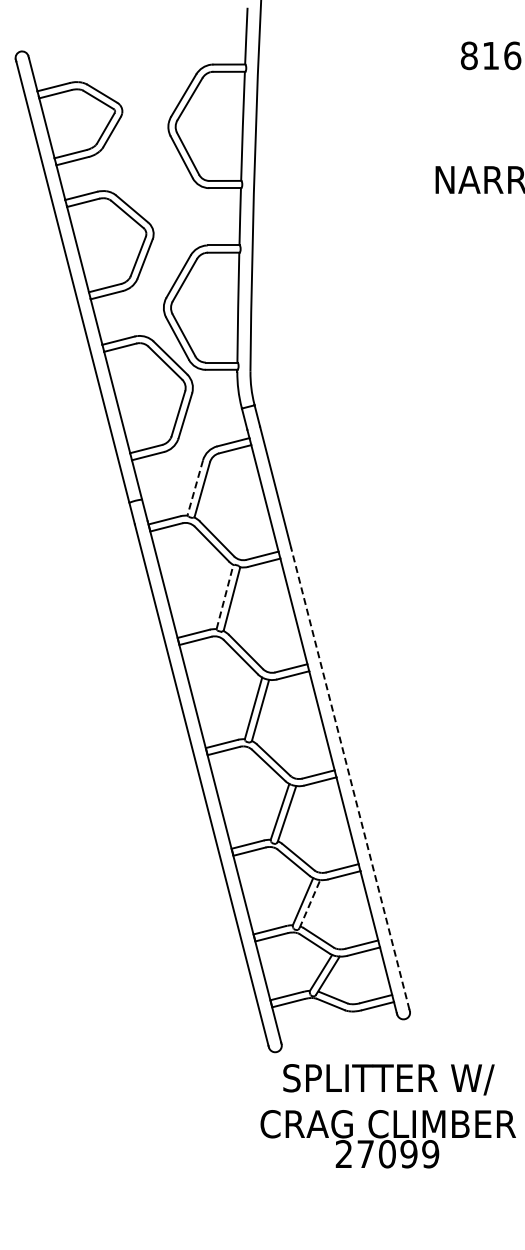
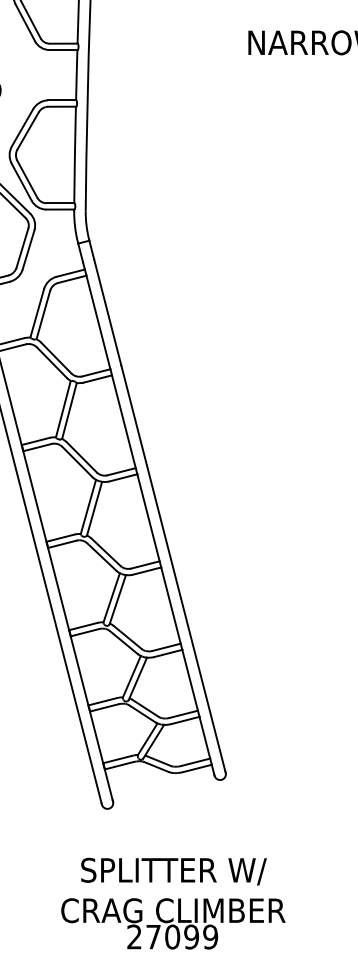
line: (195, 488) -> (37, 313), dashed -> solid
line: (224, 597) -> (62, 409), dashed -> solid
line: (350, 778) -> (173, 568), dashed -> solid
line: (310, 903) -> (138, 678), dashed -> solid
text: (387, 1116) -> (172, 903), moved

